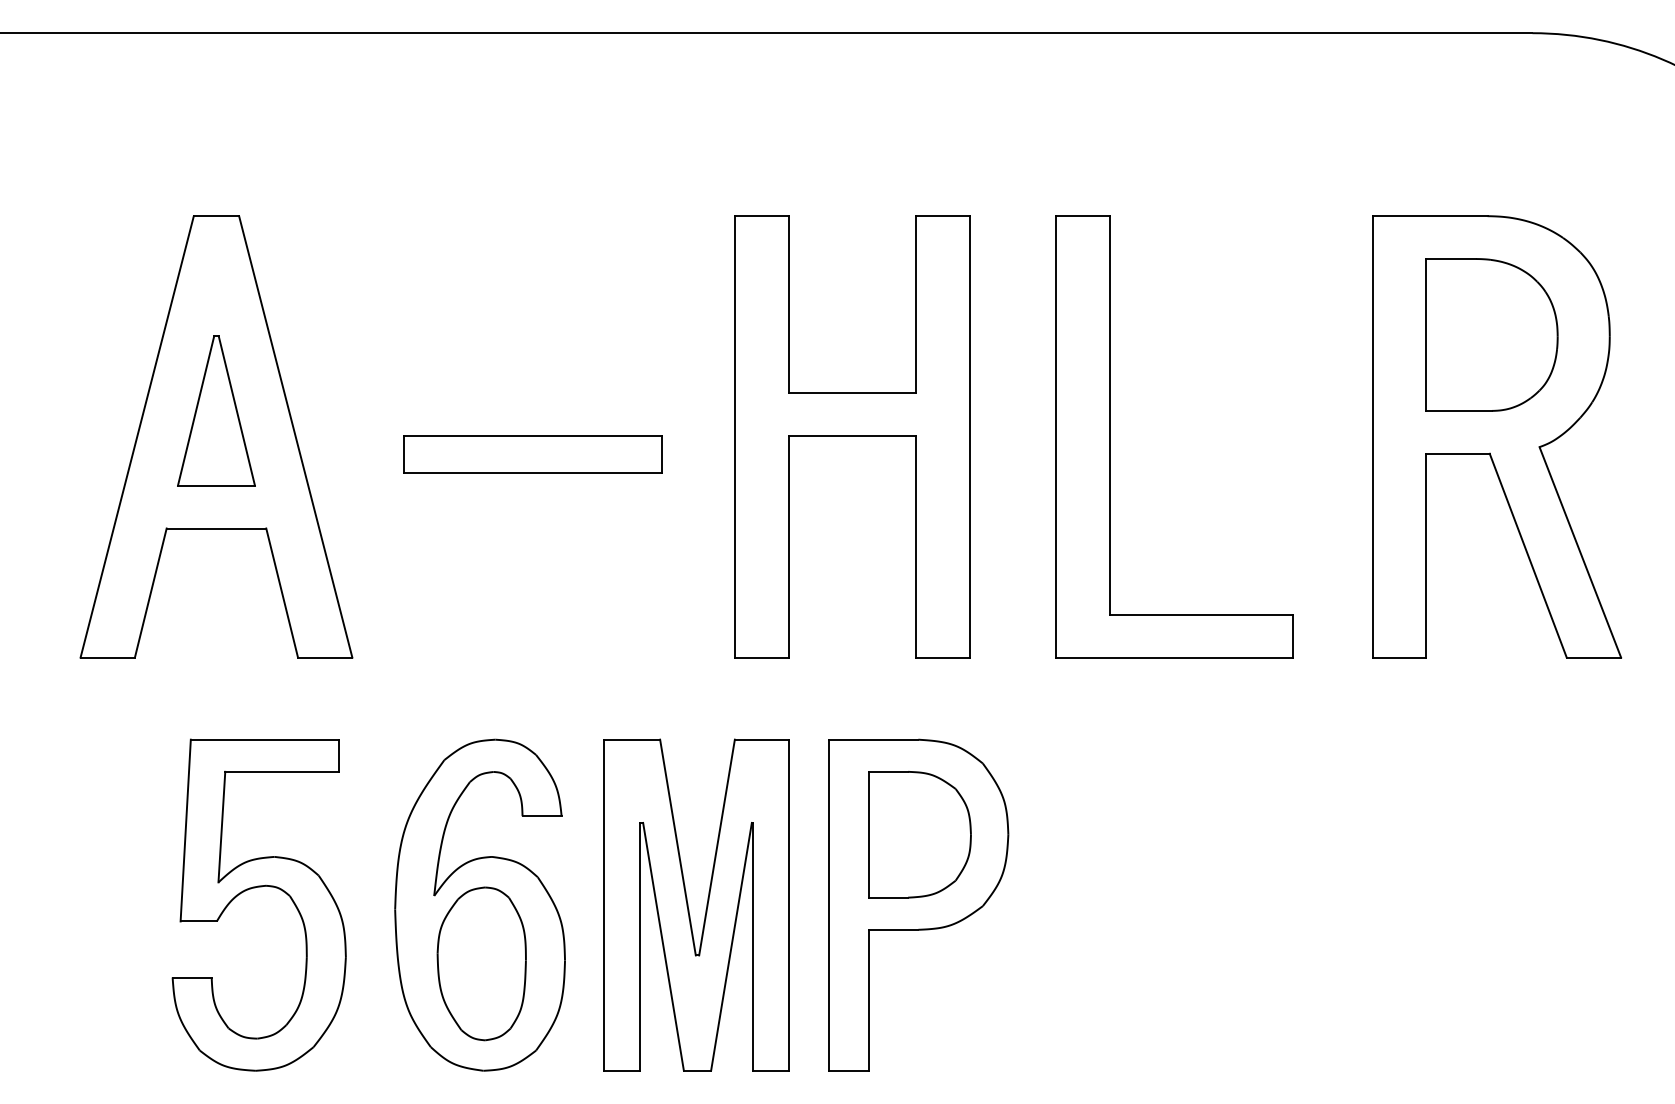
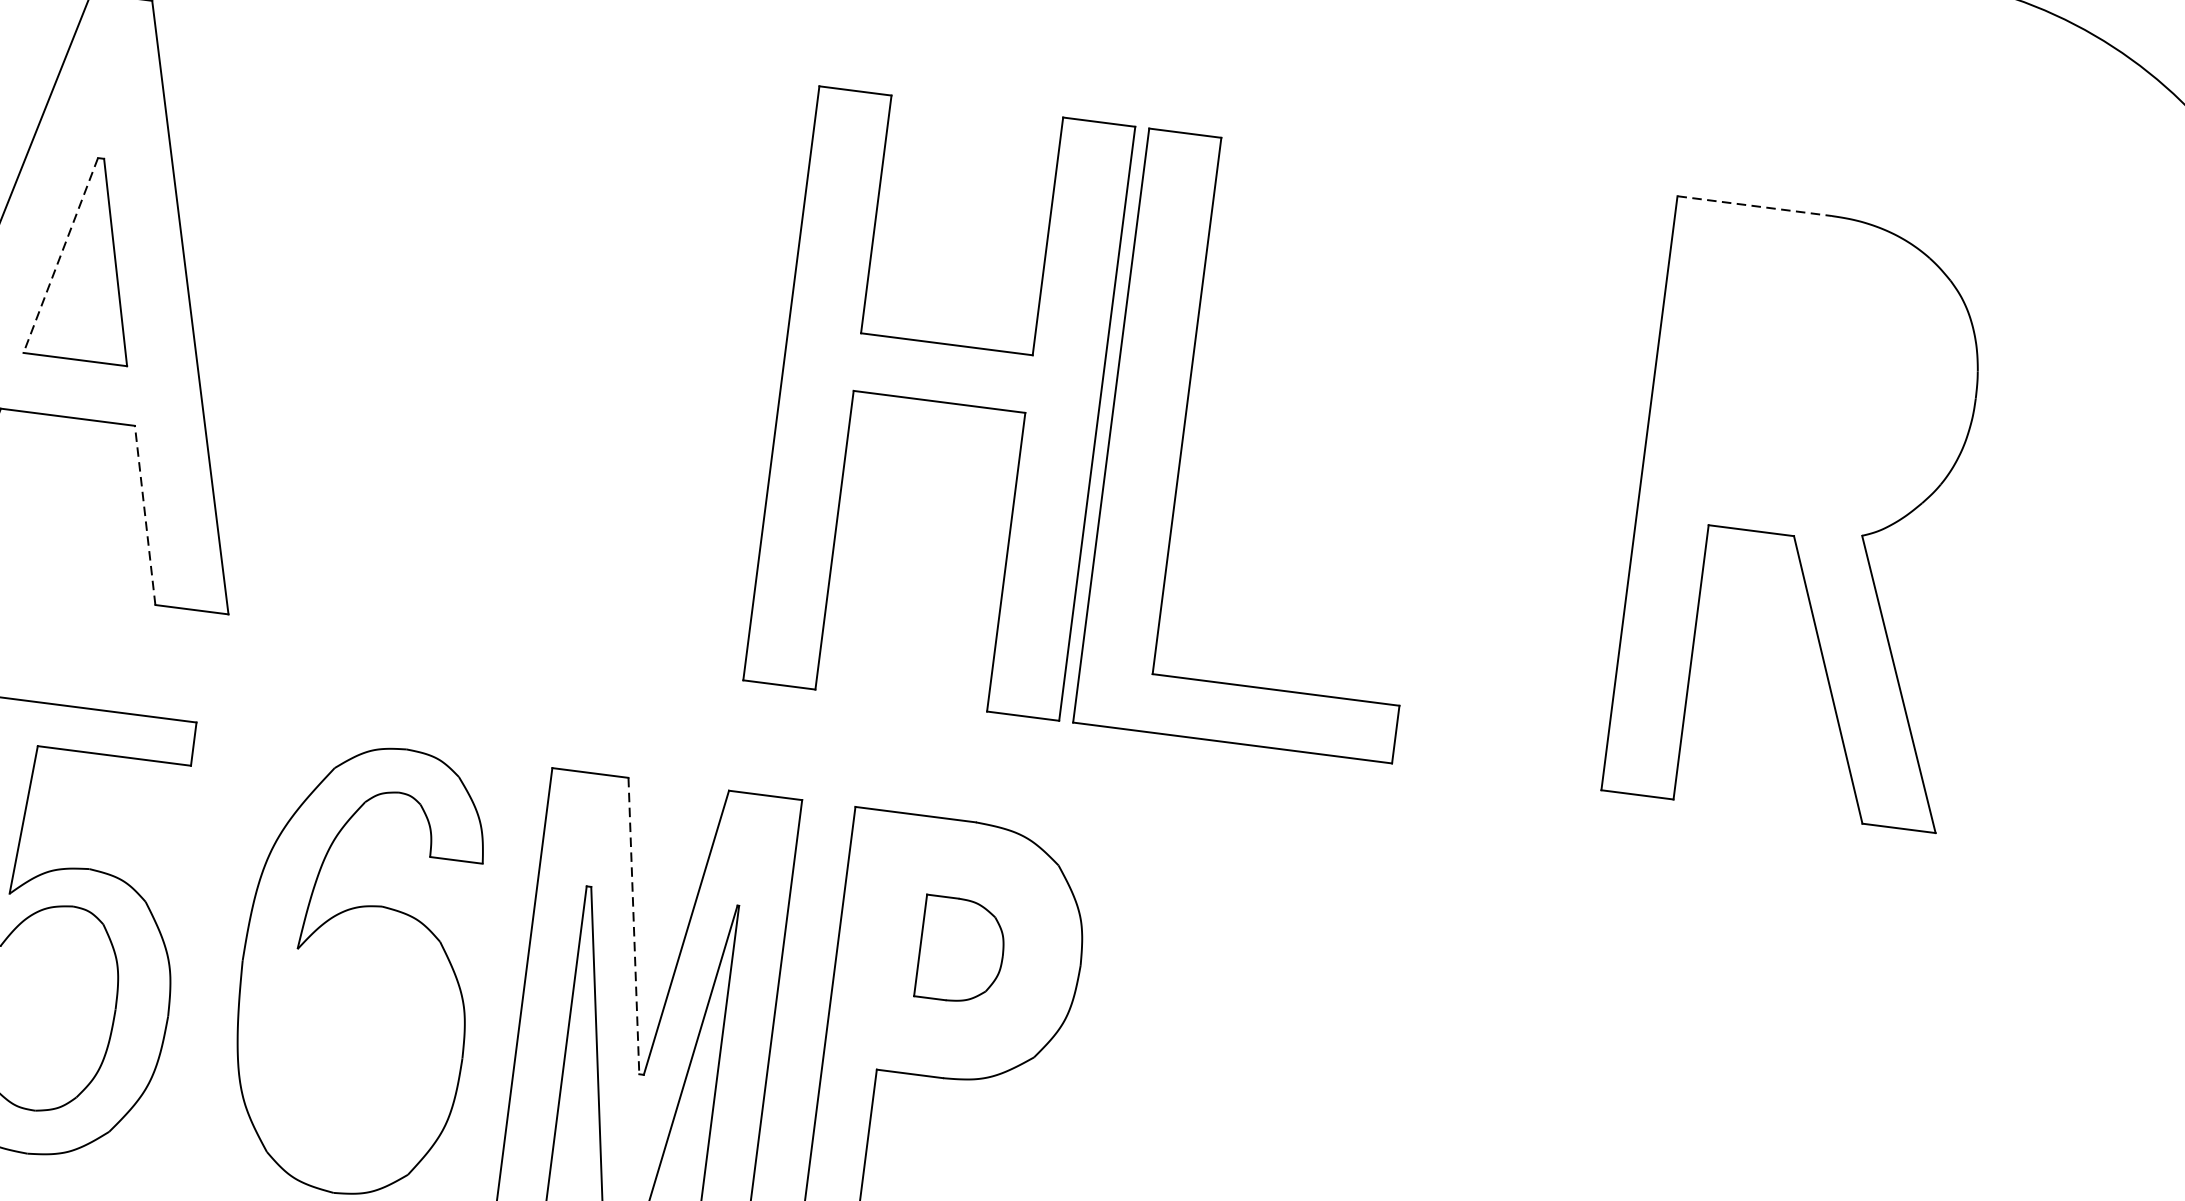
line: (1430, 216) -> (1755, 206), solid -> dashed
part: (1491, 334) -> (1816, 375), removed
line: (196, 410) -> (61, 255), solid -> dashed
part: (1110, 436) -> (1184, 434), moved
part: (532, 454) -> (505, 372), removed
line: (282, 592) -> (145, 514), solid -> dashed
part: (919, 834) -> (961, 950), size x0.6
line: (678, 848) -> (634, 927), solid -> dashed
part: (481, 963) -> (349, 1048), removed

